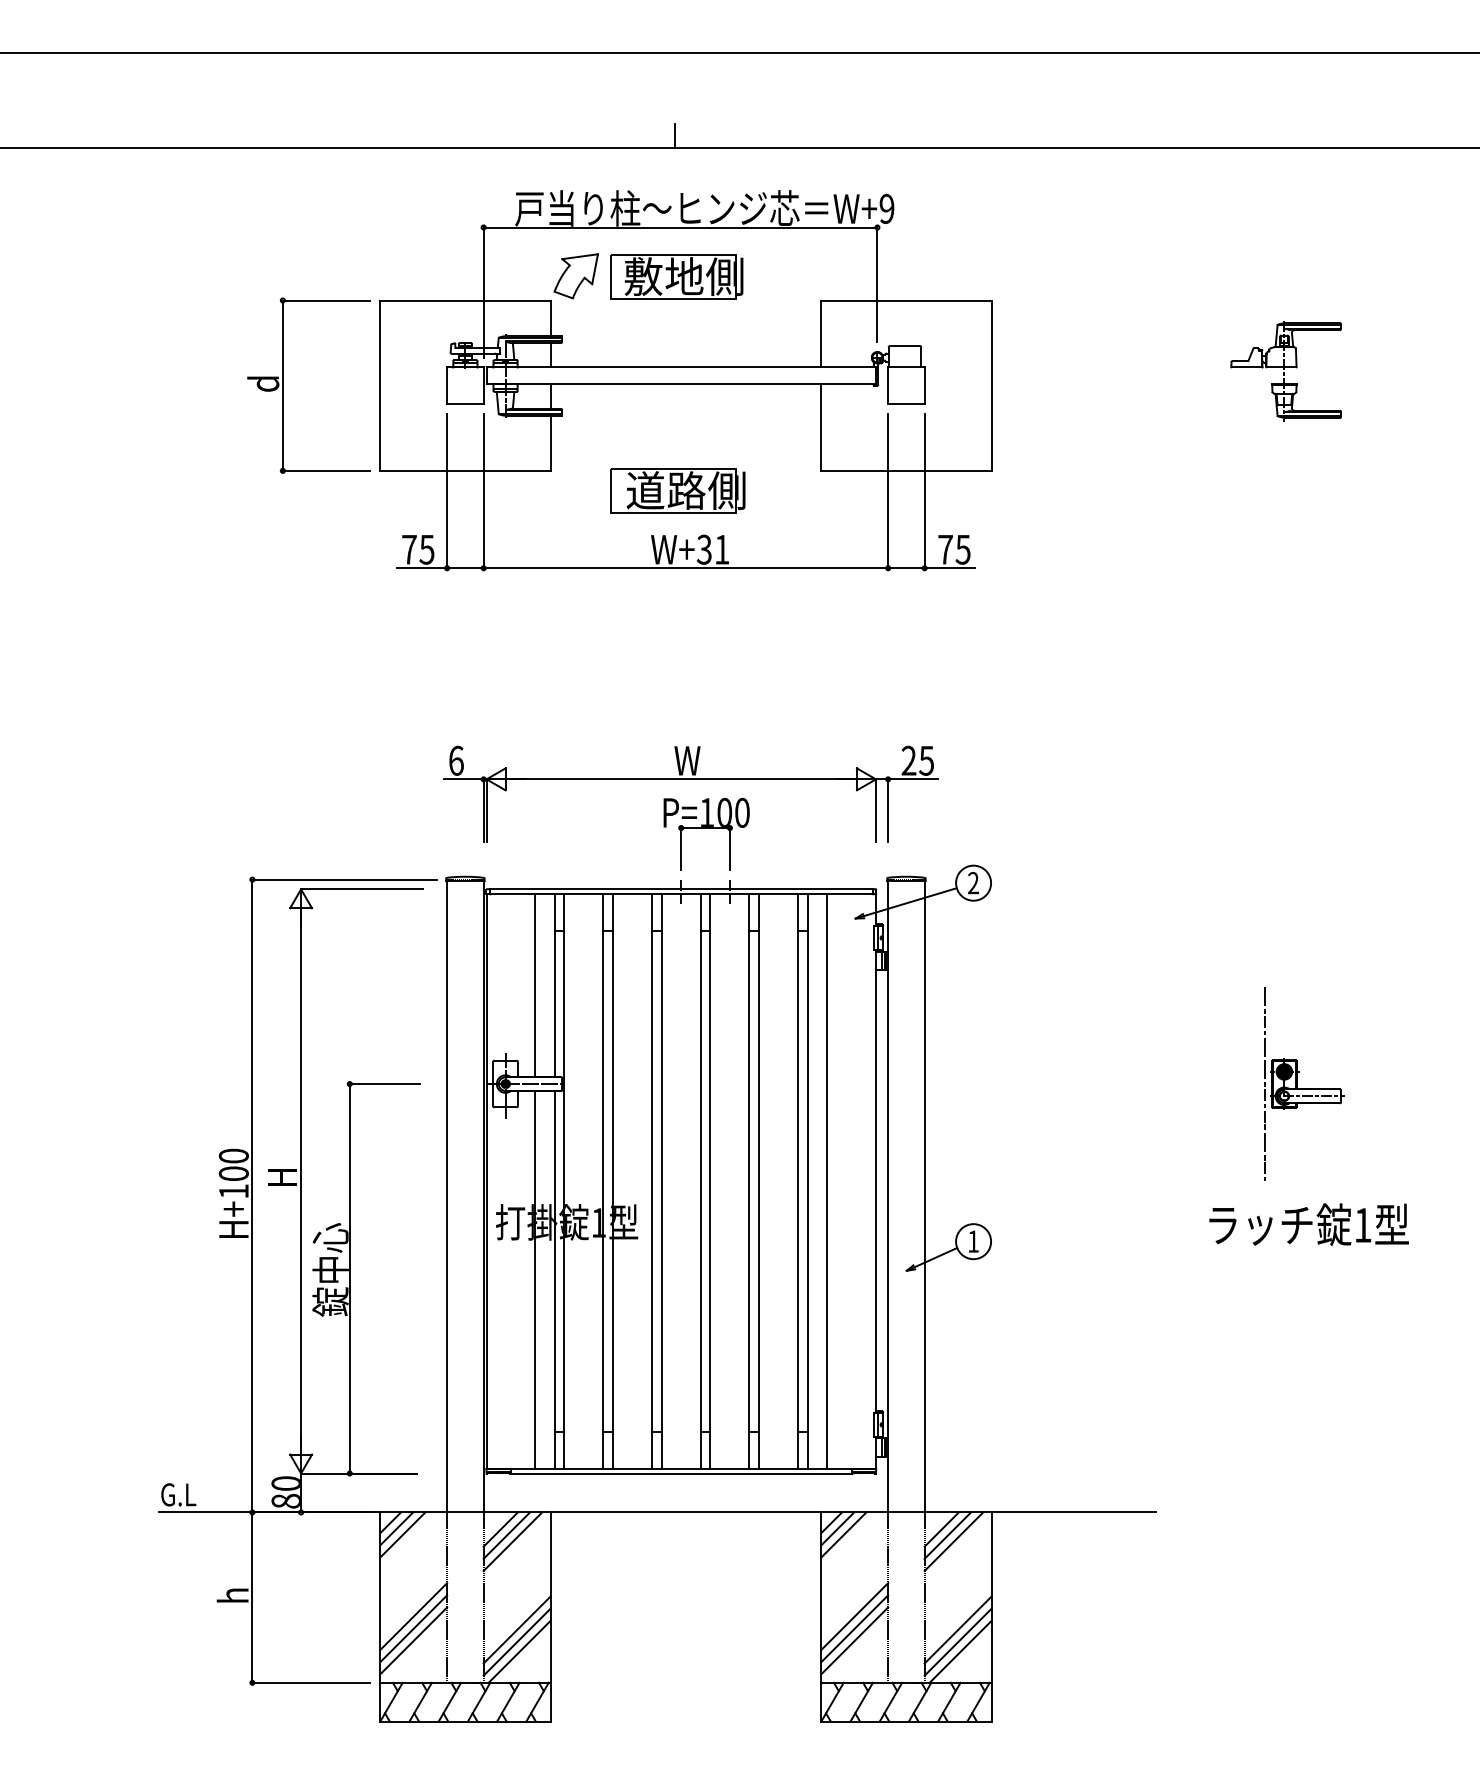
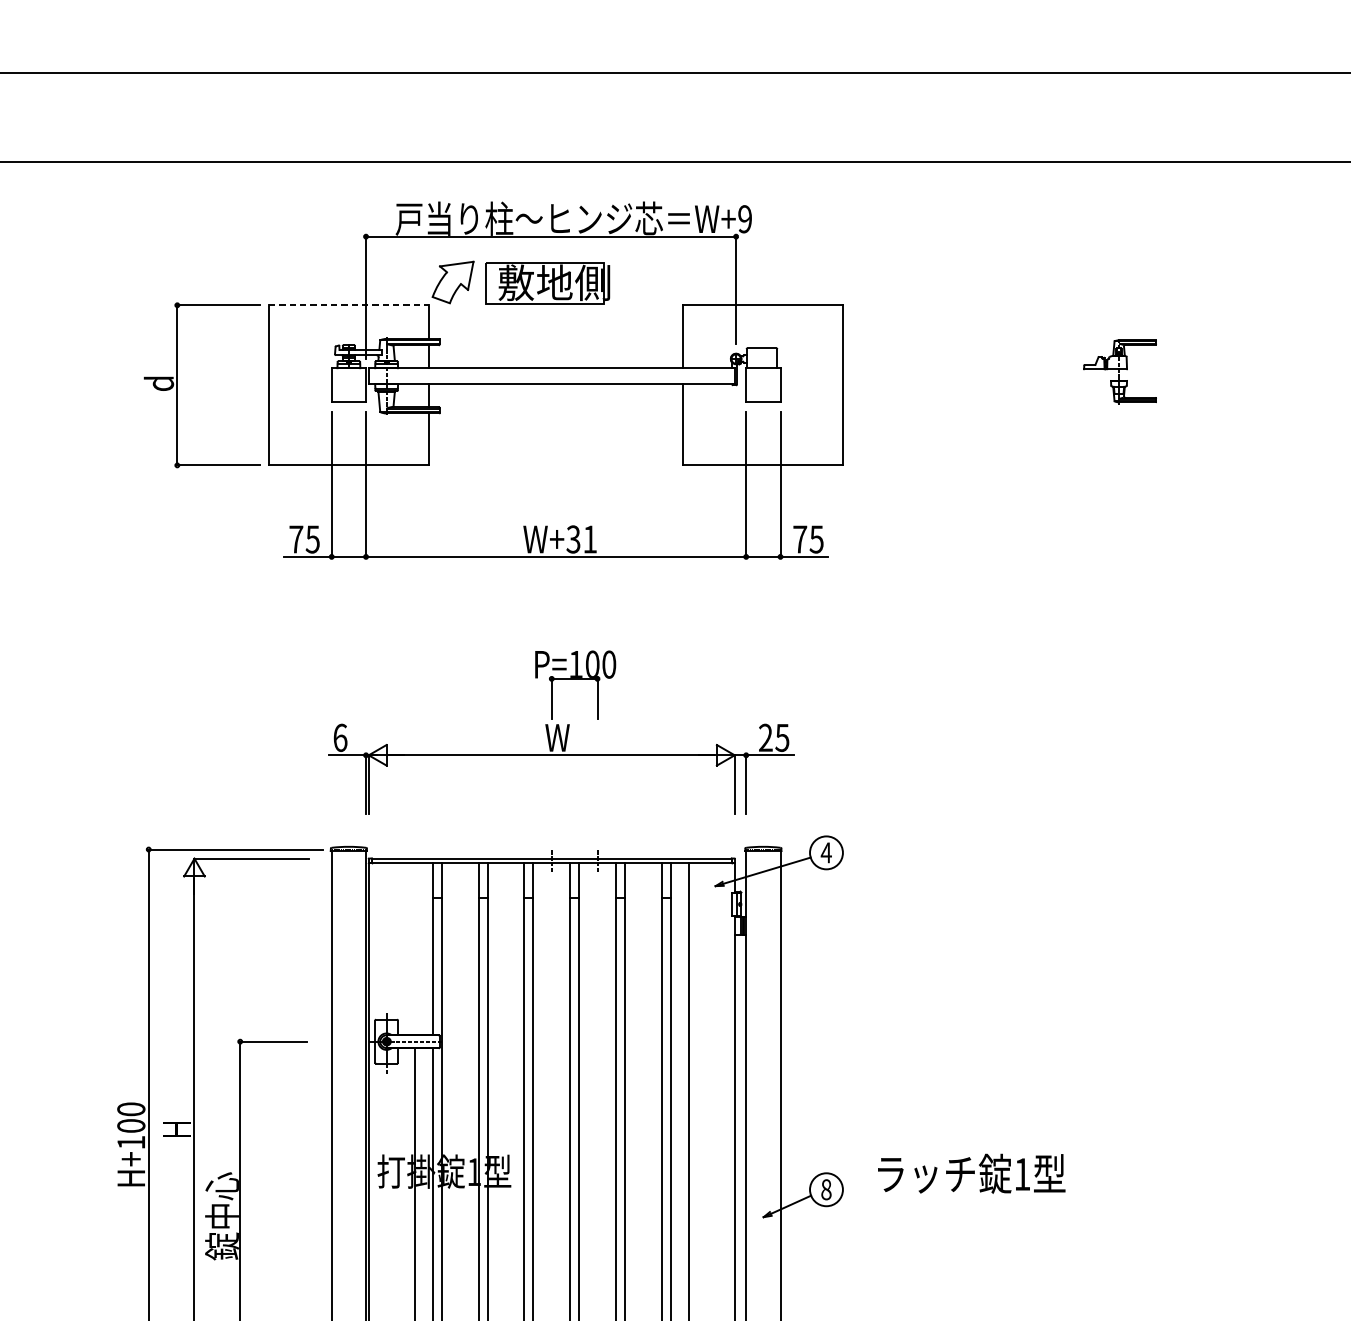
line: (675, 135) -> (546, 150), removed
line: (465, 300) -> (348, 305), solid -> dashed
part: (1285, 371) -> (1119, 371), size x0.7
part: (677, 490) -> (548, 483), removed
part: (706, 833) -> (575, 684), moved
text: (973, 882) -> (826, 852), 2 -> 4
line: (535, 985) -> (414, 949), removed
part: (1304, 1083) -> (1137, 1041), removed
text: (1308, 1224) -> (971, 1173), moved
text: (973, 1241) -> (826, 1189), 1 -> 8

